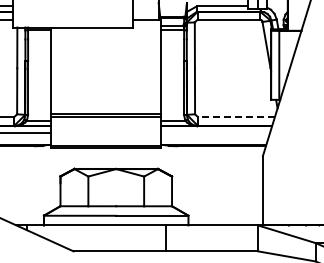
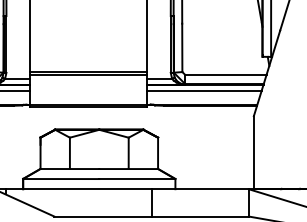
line: (236, 116) -> (226, 74), dashed -> solid
line: (215, 132) -> (203, 91), added

